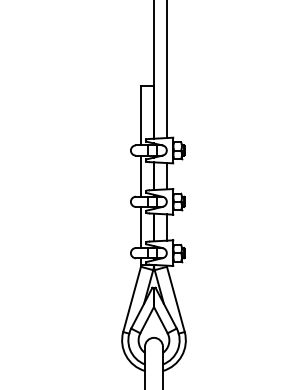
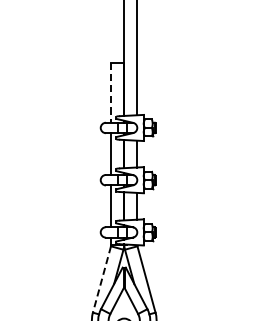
line: (141, 115) -> (111, 92), solid -> dashed
line: (132, 299) -> (102, 279), solid -> dashed

